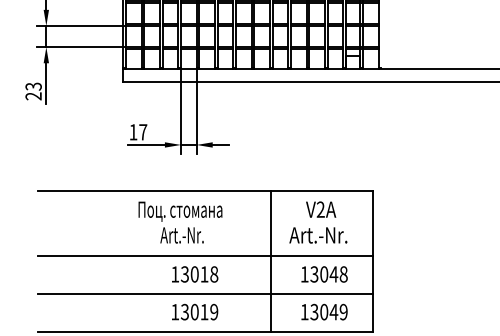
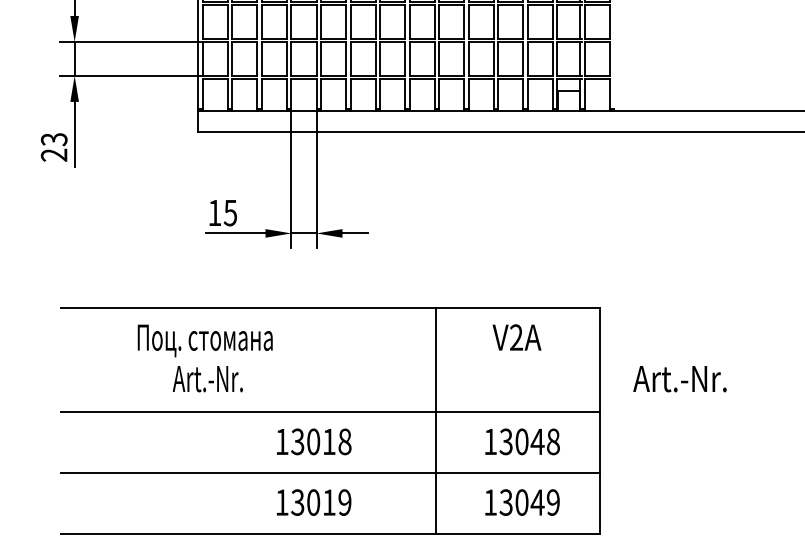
text: (143, 132) -> (231, 213), 17 -> 15
text: (180, 222) -> (205, 358), moved
text: (318, 235) -> (680, 379), moved

